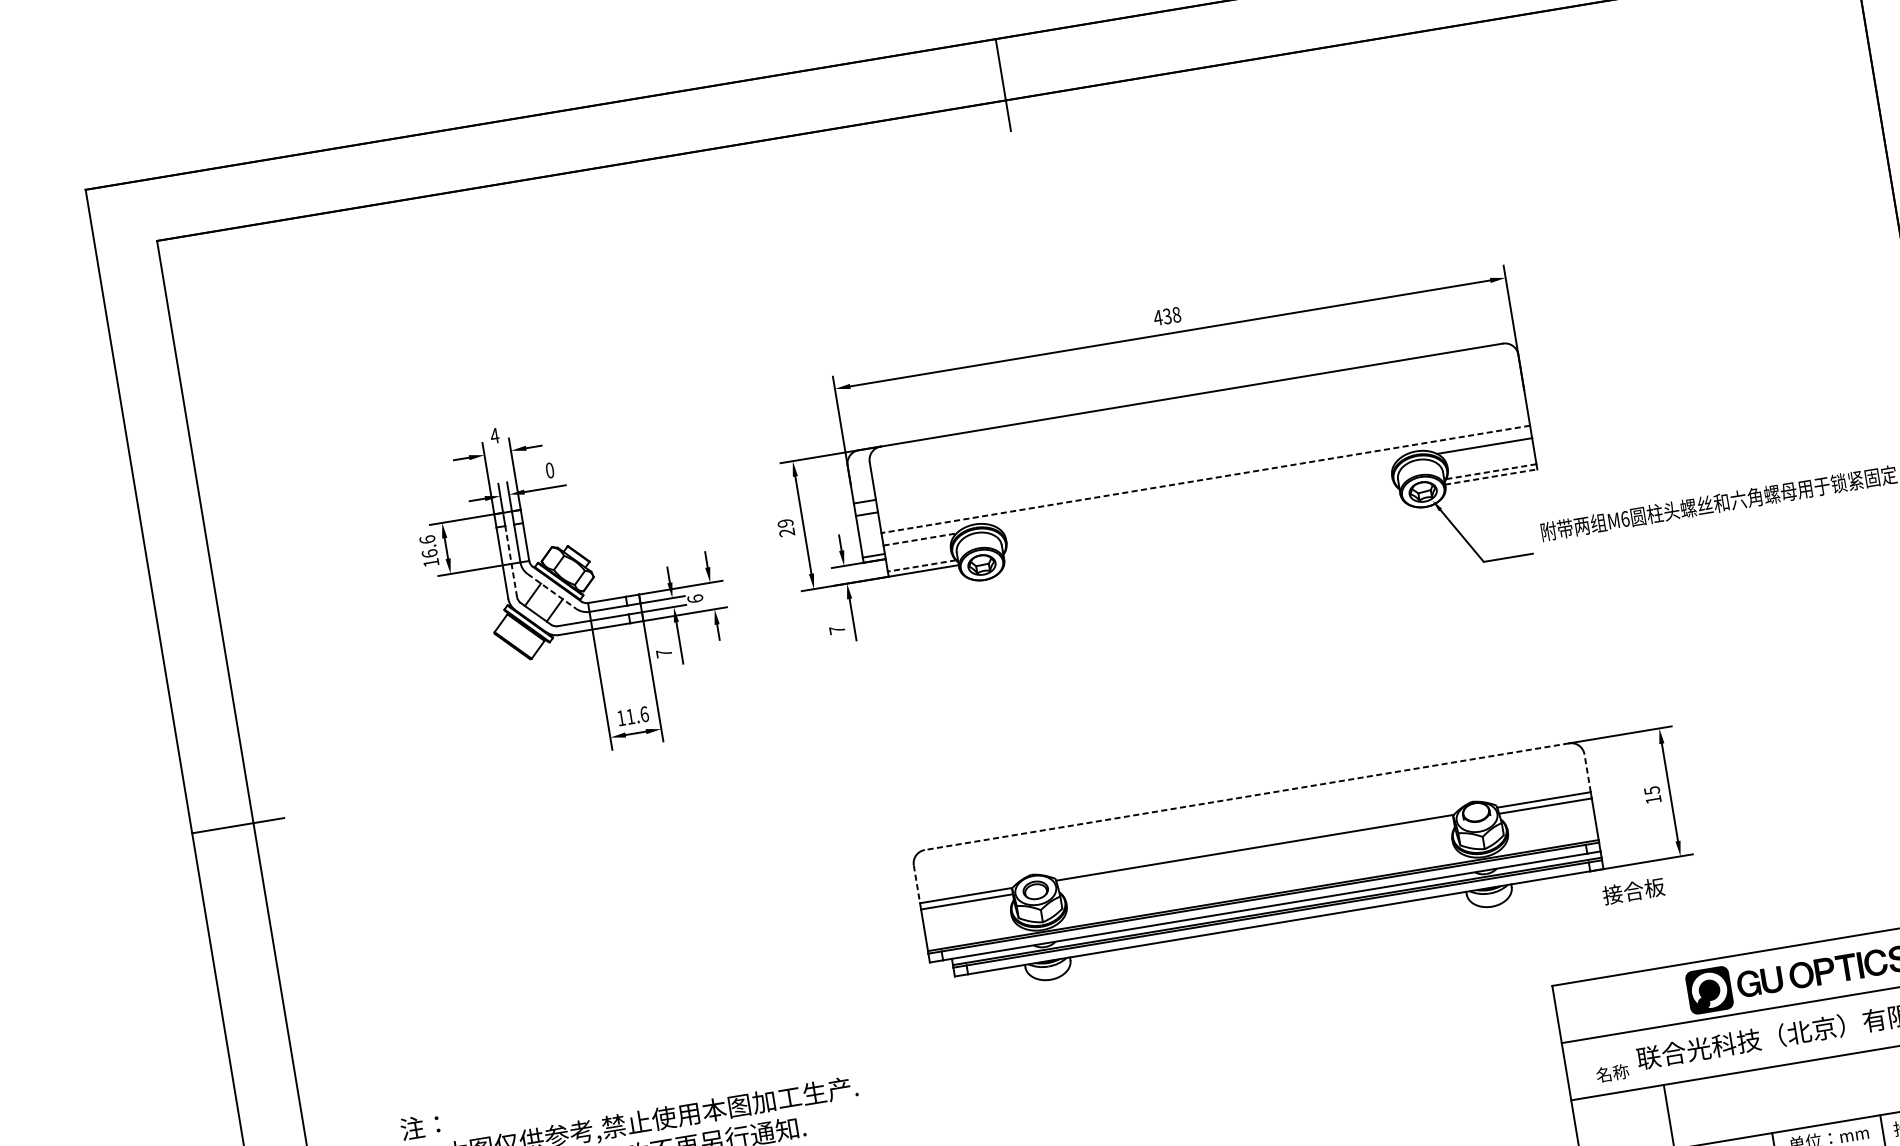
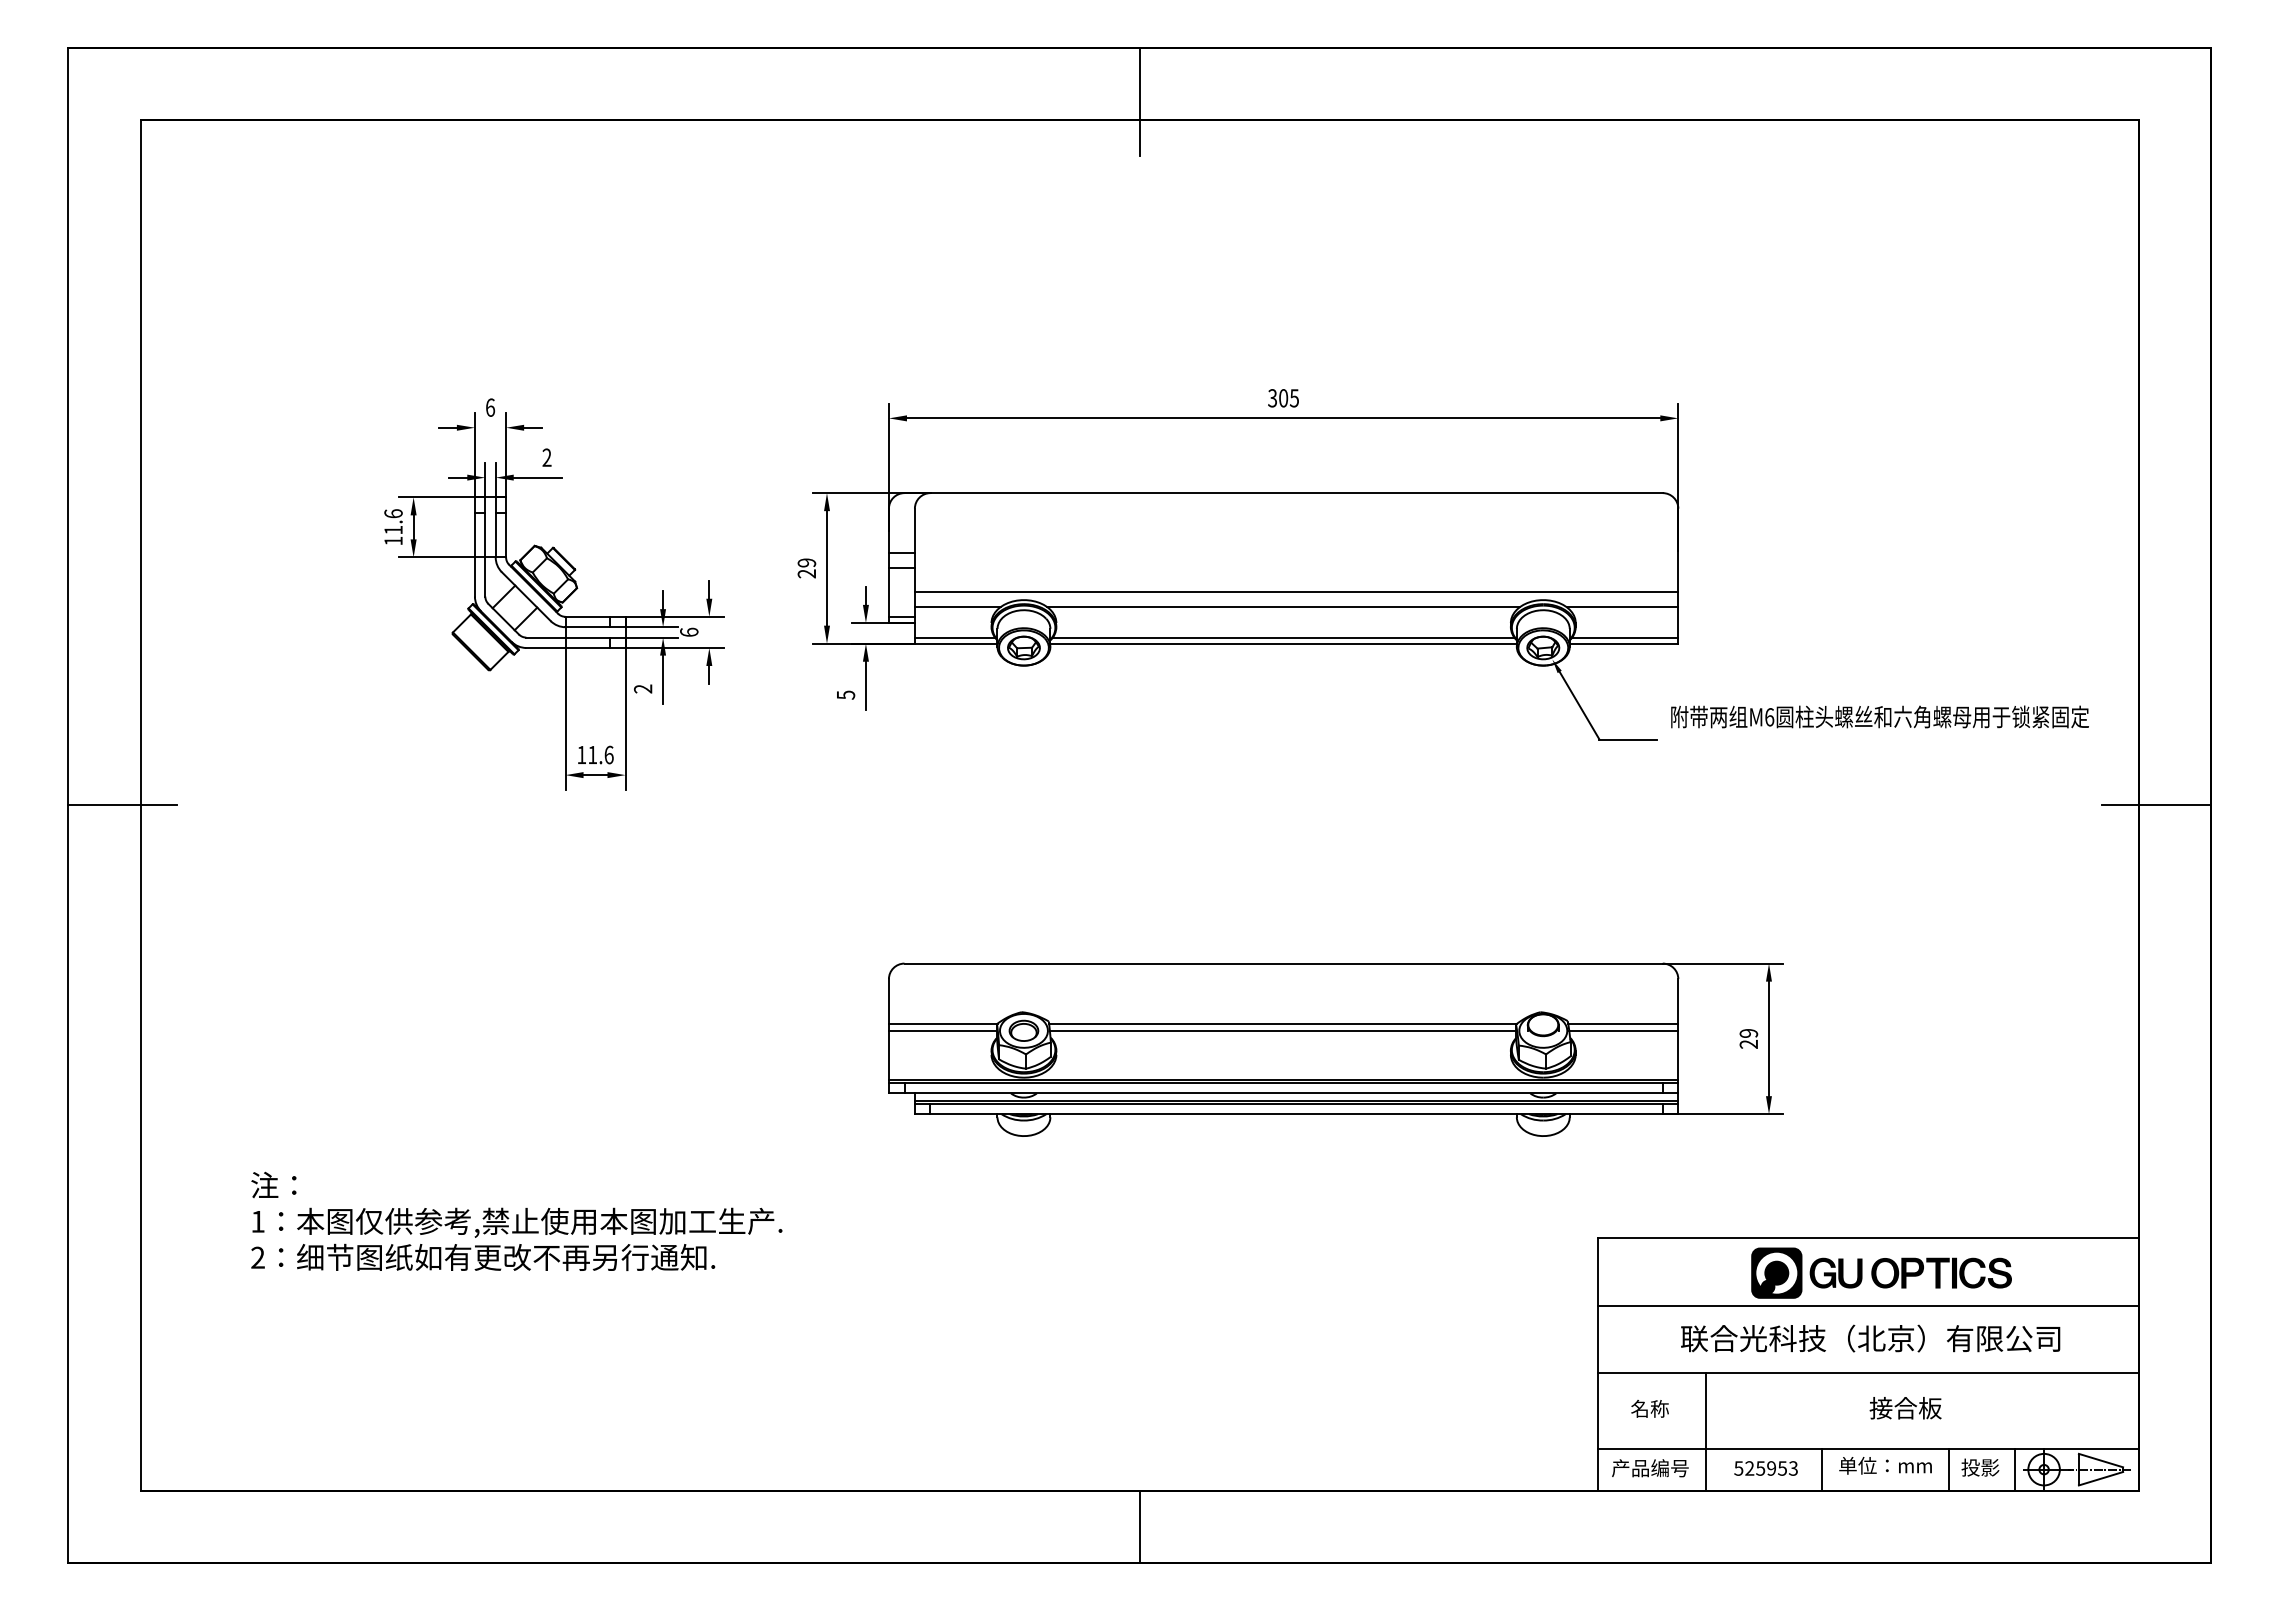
text: (1167, 316) -> (1283, 398), 438 -> 305
text: (494, 435) -> (490, 407), 4 -> 6
text: (549, 470) -> (546, 457), 0 -> 2
line: (1490, 471) -> (1624, 637), dashed -> solid
line: (1491, 476) -> (1624, 643), dashed -> solid
line: (1205, 479) -> (1296, 592), dashed -> solid
line: (1196, 493) -> (1283, 606), added
line: (1201, 519) -> (1283, 637), added
line: (1201, 524) -> (1283, 643), added
line: (919, 539) -> (957, 606), dashed -> solid
text: (429, 553) -> (393, 529), 16.6 -> 11.6
line: (511, 561) -> (485, 554), dashed -> solid
line: (921, 565) -> (954, 637), dashed -> solid
line: (552, 591) -> (526, 596), dashed -> solid
text: (837, 629) -> (846, 694), 7 -> 5
text: (663, 653) -> (642, 688), 7 -> 2
line: (1587, 772) -> (1678, 1000), dashed -> solid
text: (1652, 794) -> (1748, 1038), 15 -> 29
line: (1246, 796) -> (1283, 963), dashed -> solid
line: (1255, 853) -> (1282, 1030), added
line: (916, 884) -> (888, 1001), dashed -> solid
text: (1633, 891) -> (1905, 1408), moved
text: (1612, 1073) -> (1649, 1408), moved

